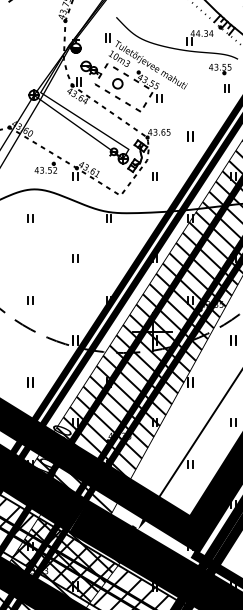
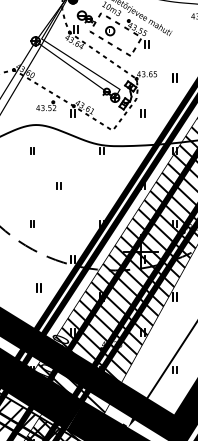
part: (75, 258) -> (59, 186), moved
part: (30, 382) -> (38, 287), moved

